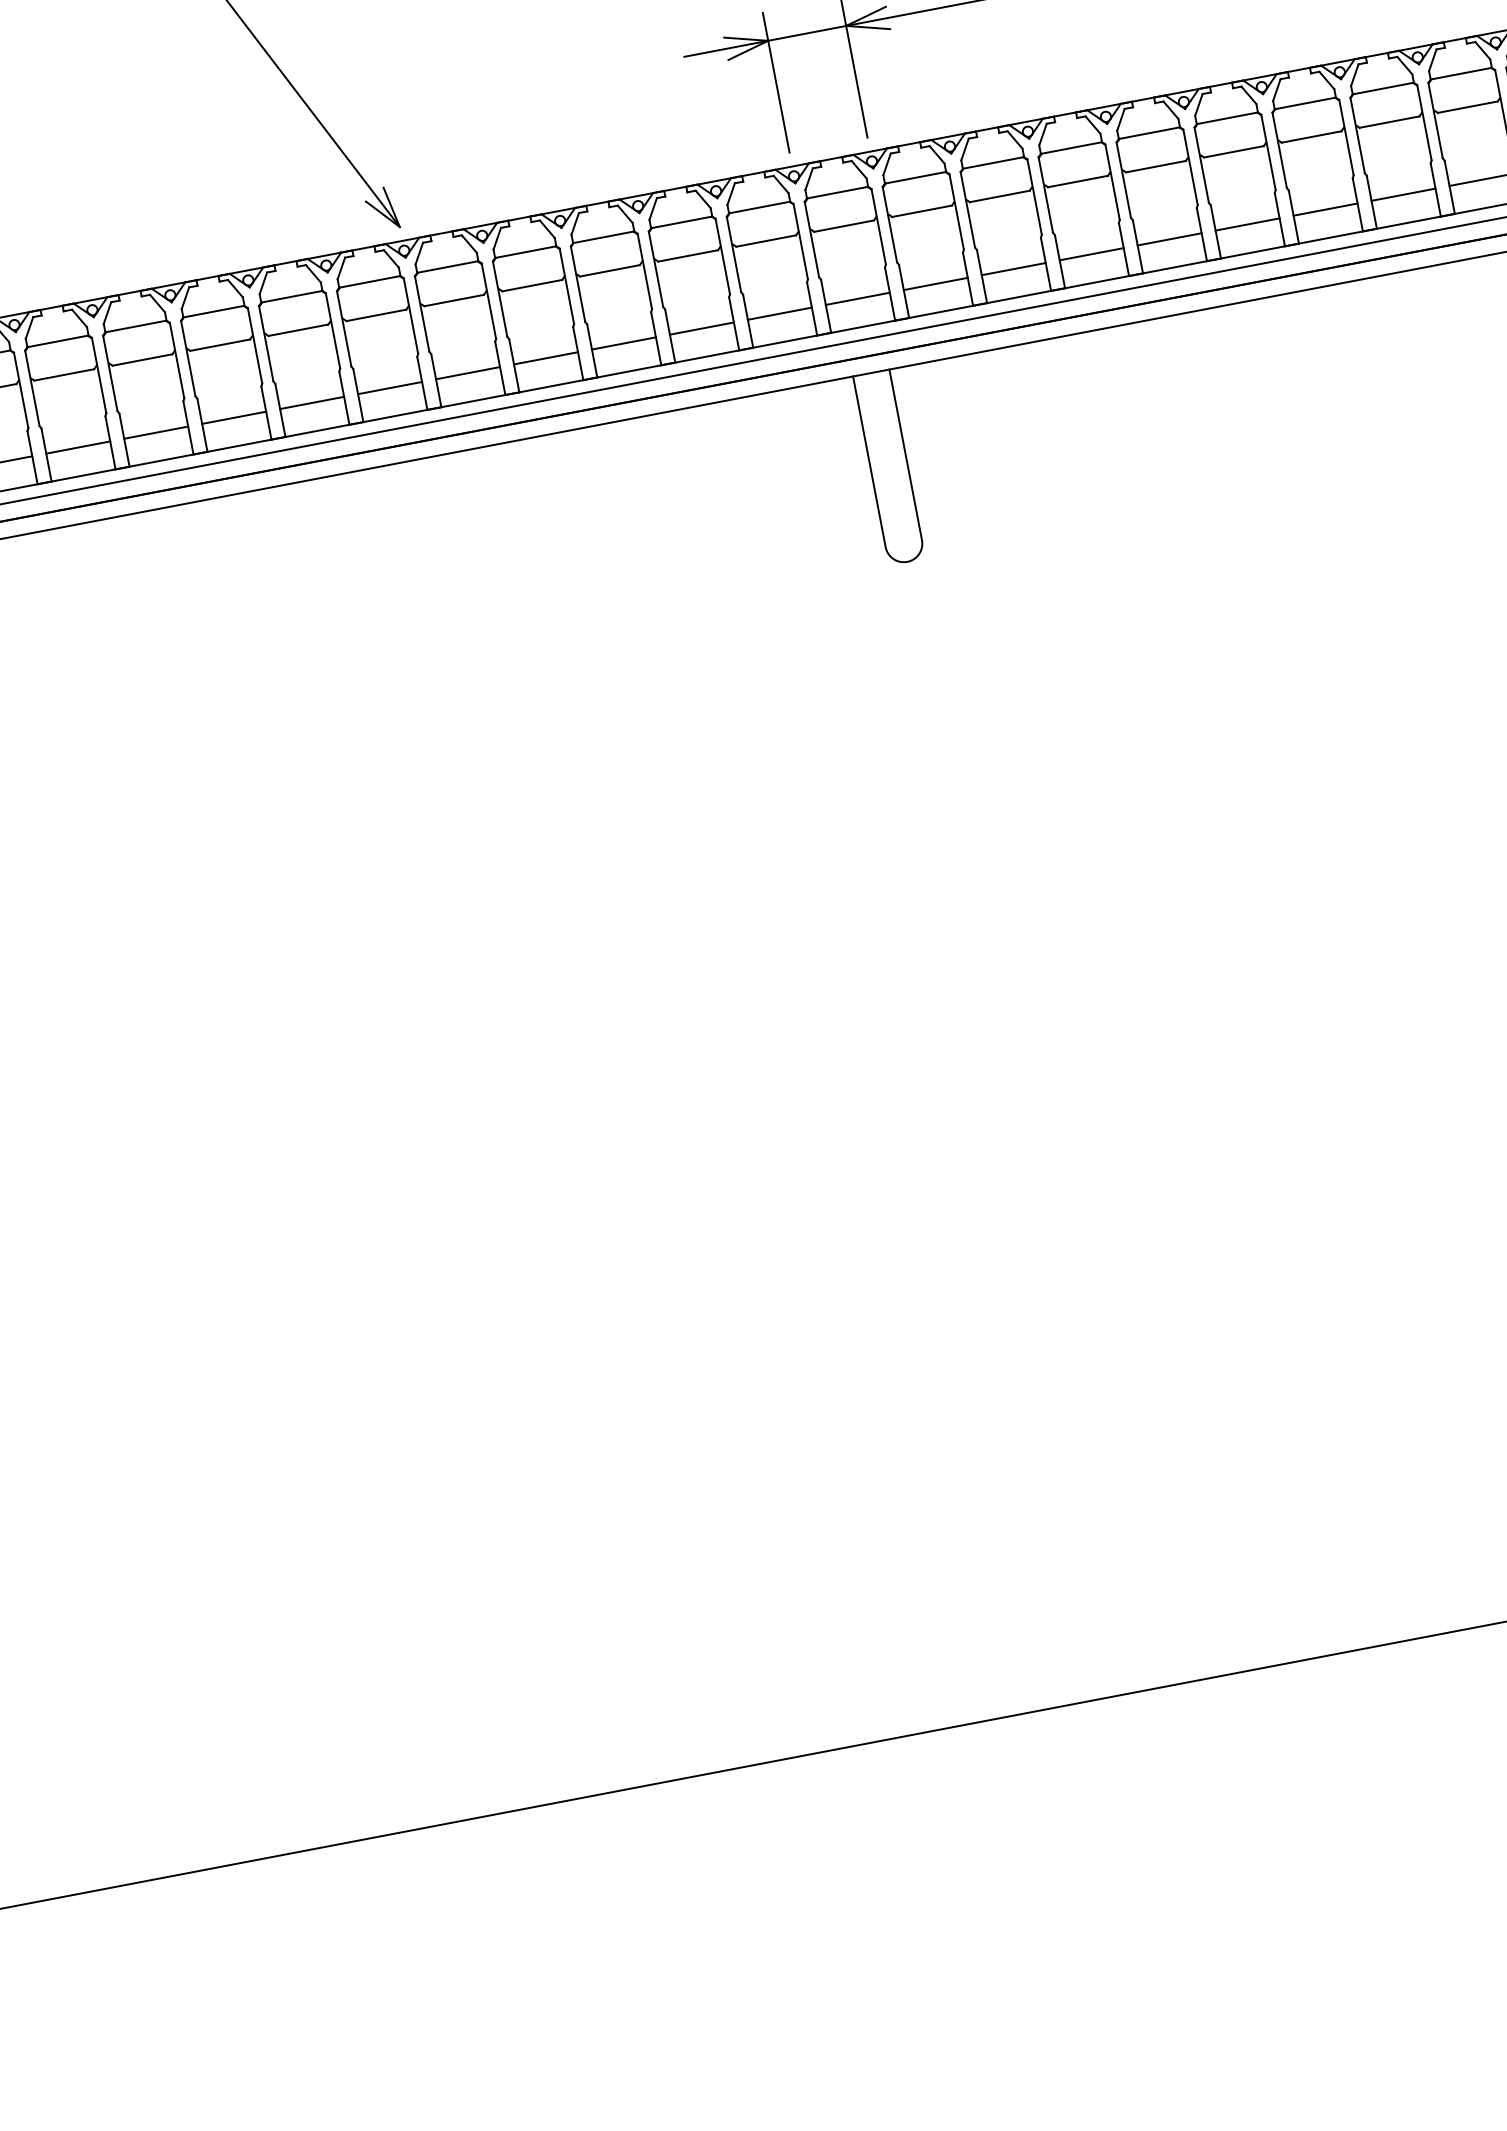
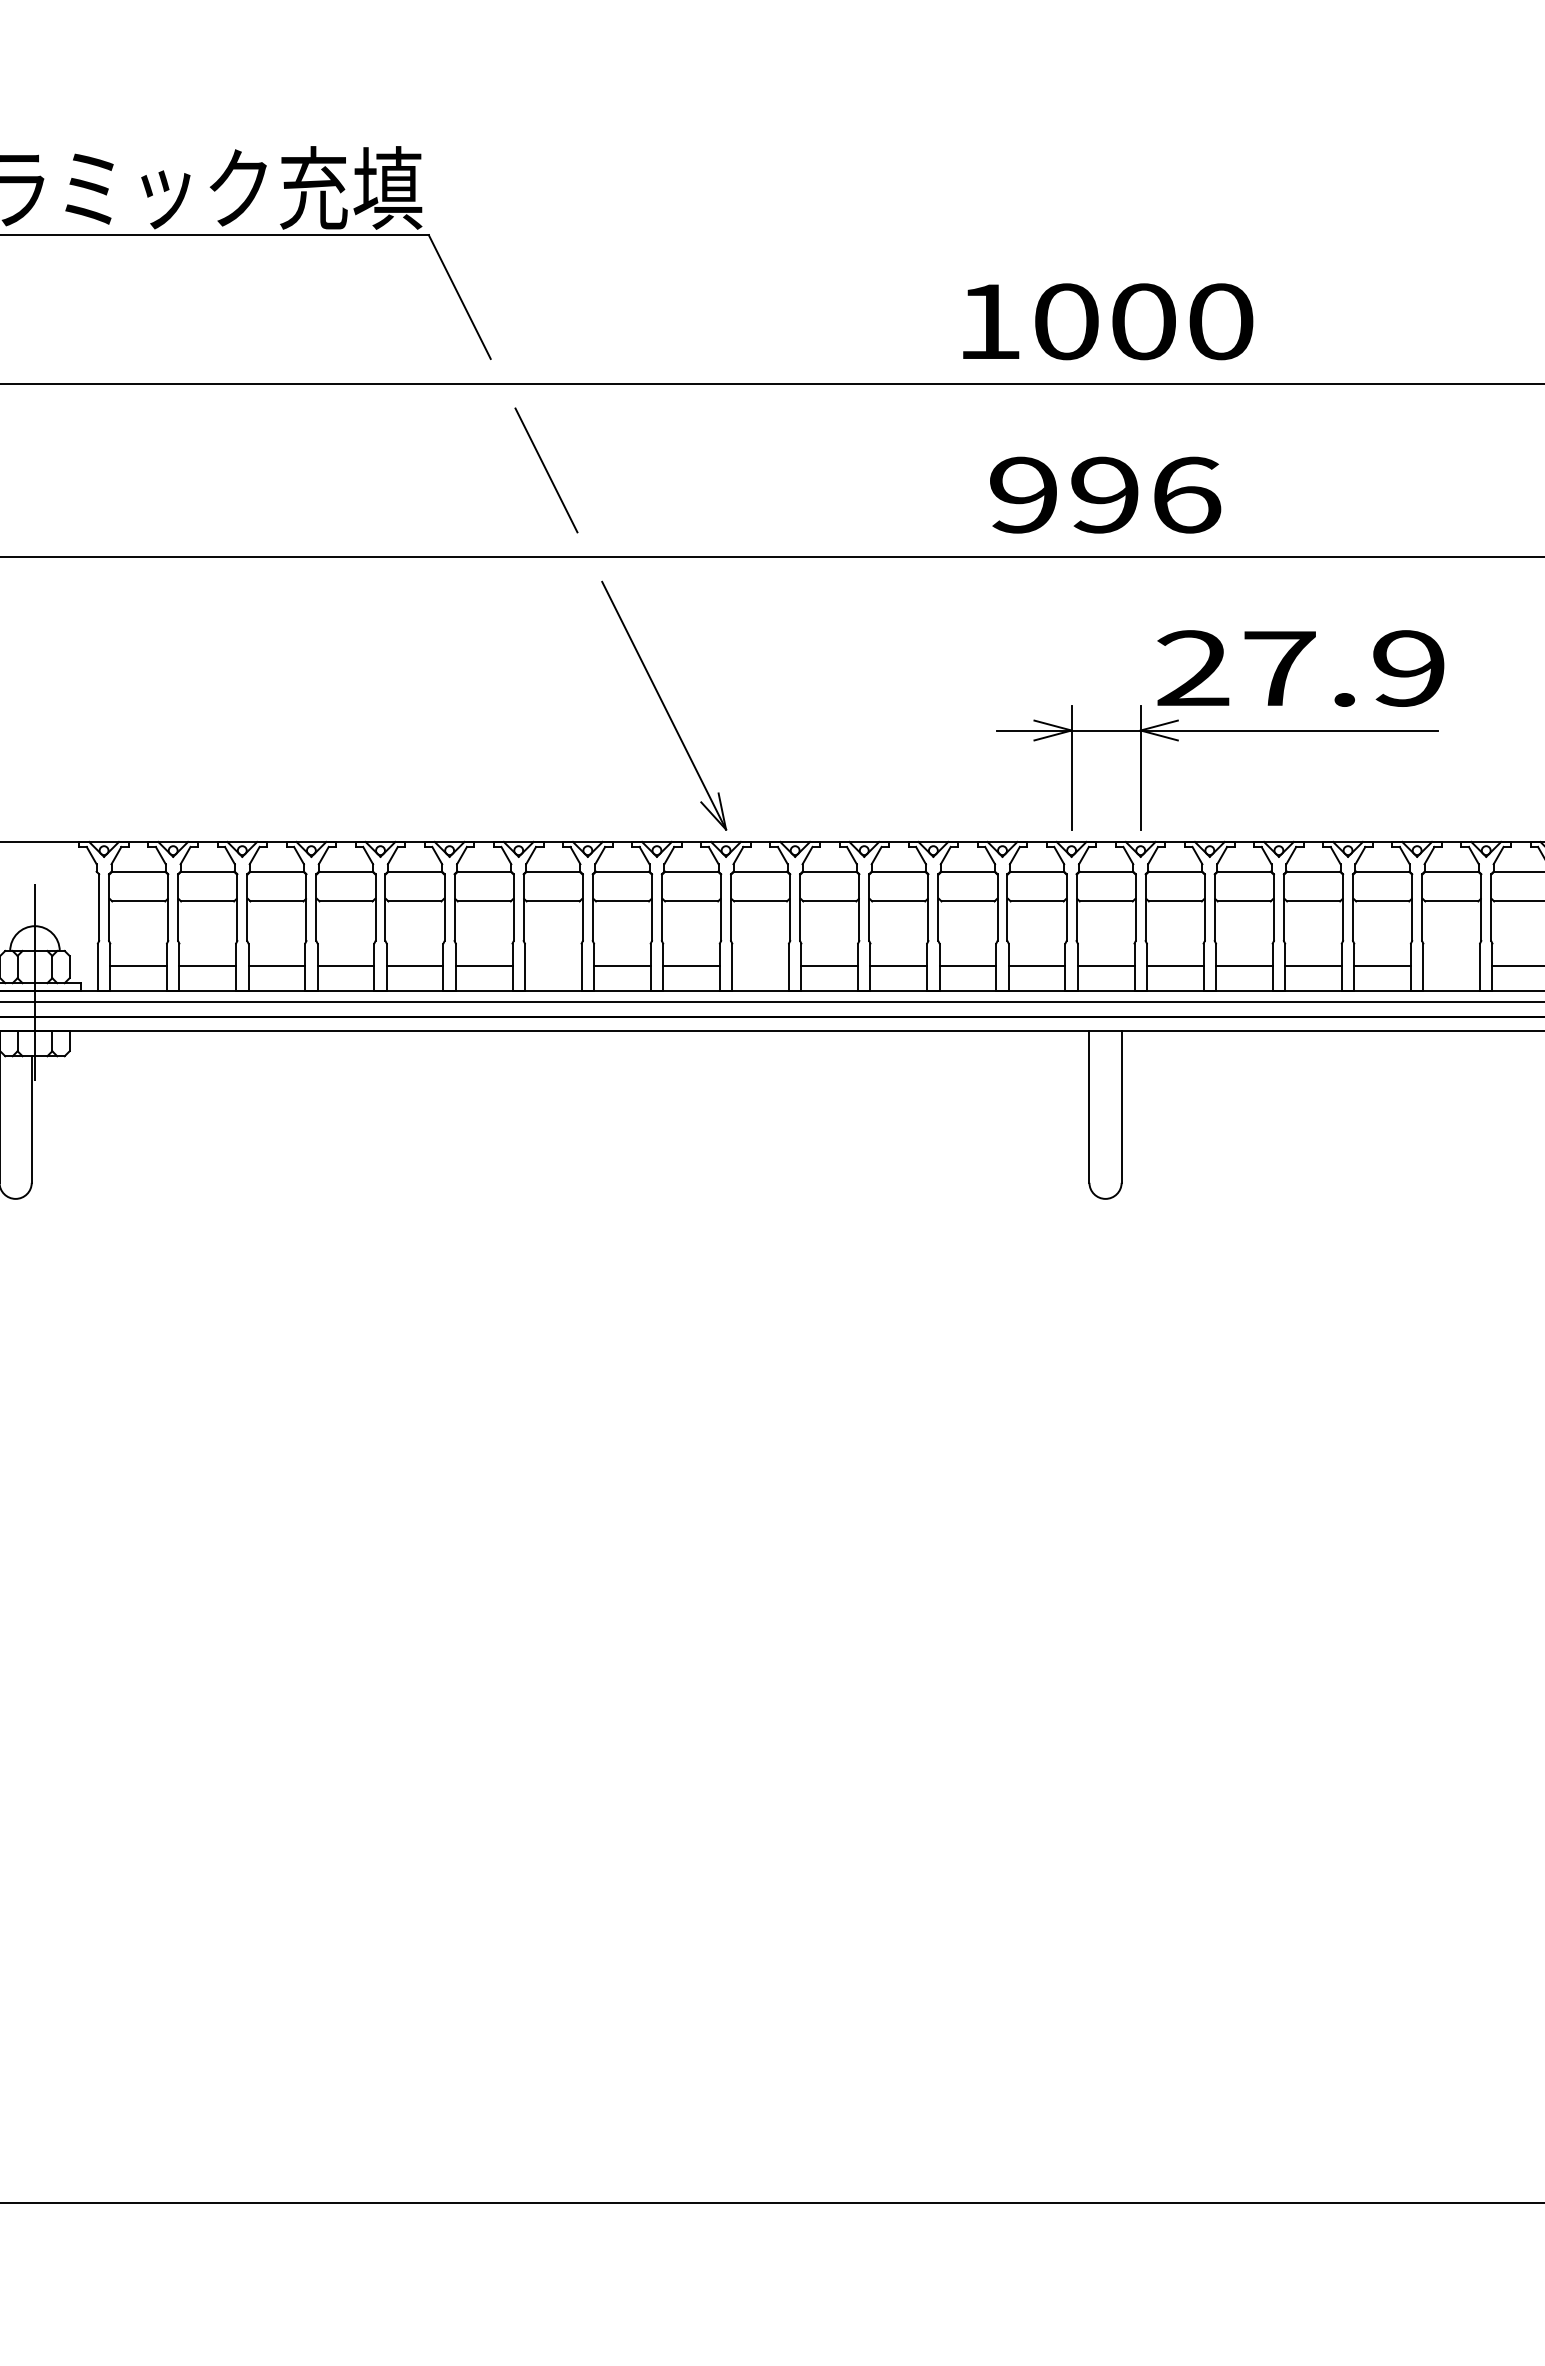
line: (1247, 224) -> (1451, 965), removed
line: (467, 372) -> (760, 965), removed
line: (233, 417) -> (552, 965), removed

